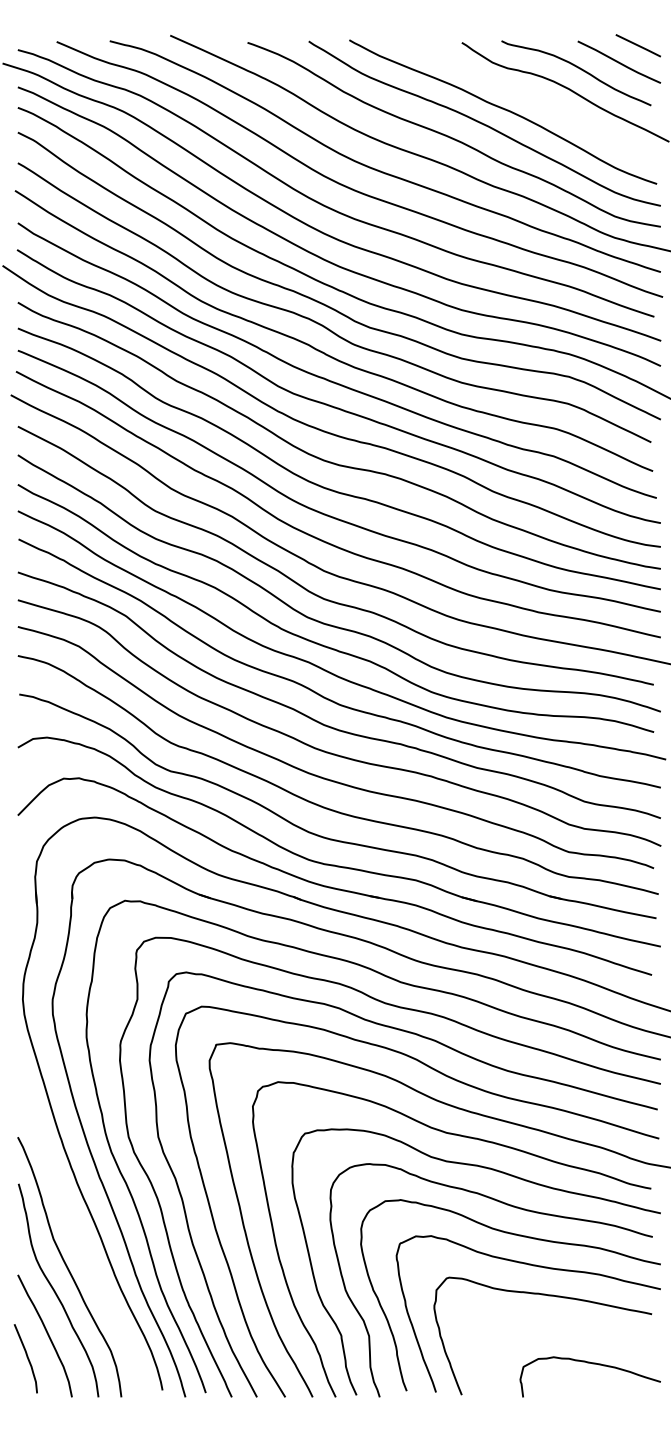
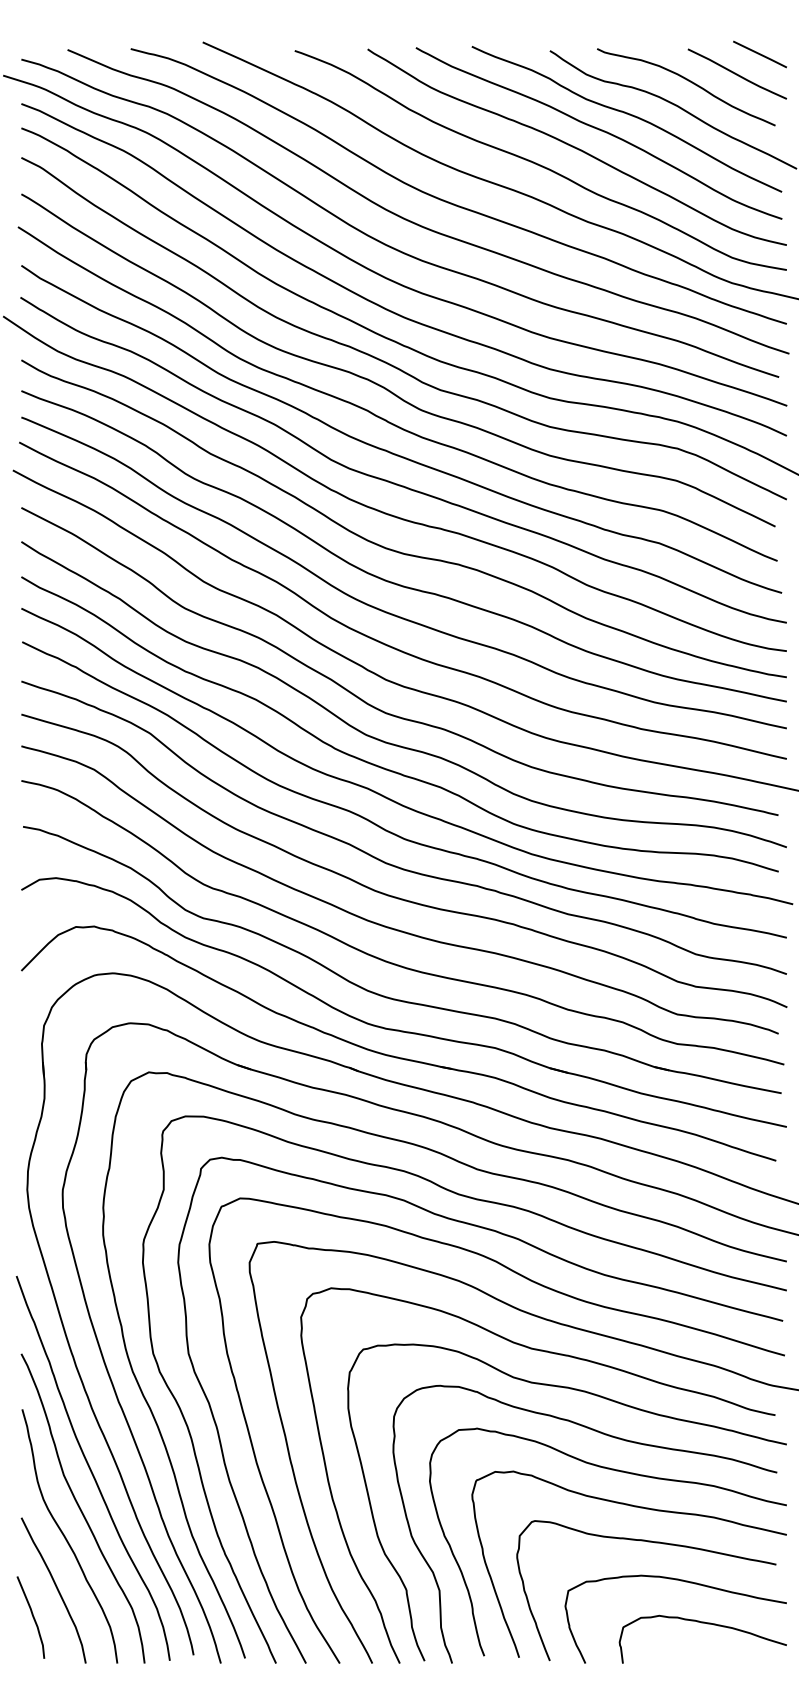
curve: (526, 96) -> (626, 114), added
curve: (76, 1233) -> (91, 1468), added
curve: (575, 1329) -> (685, 1582), added

